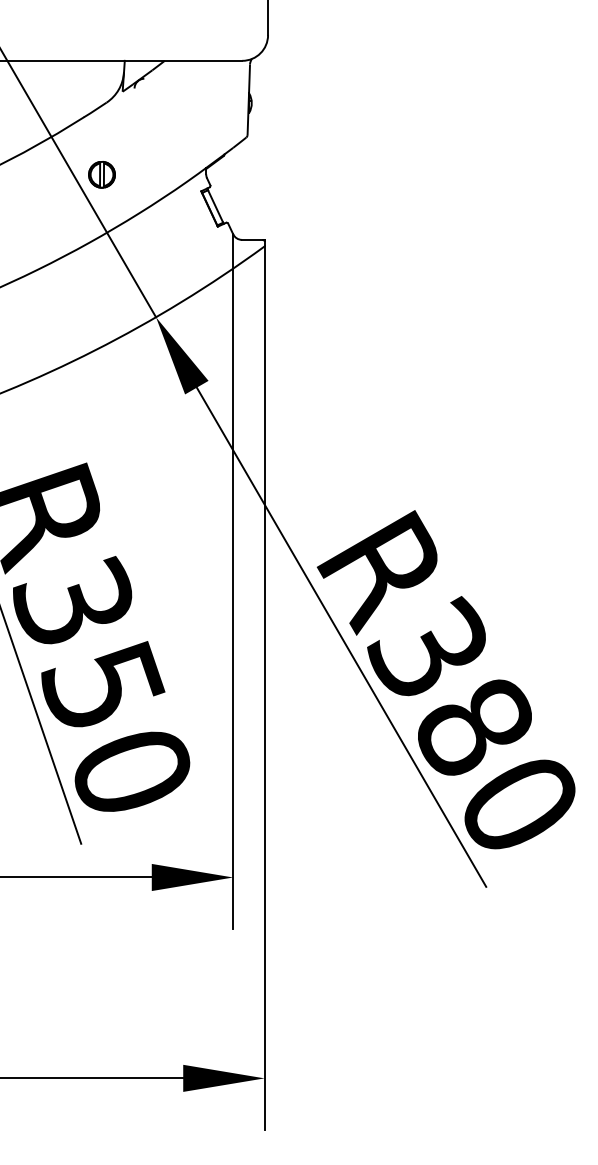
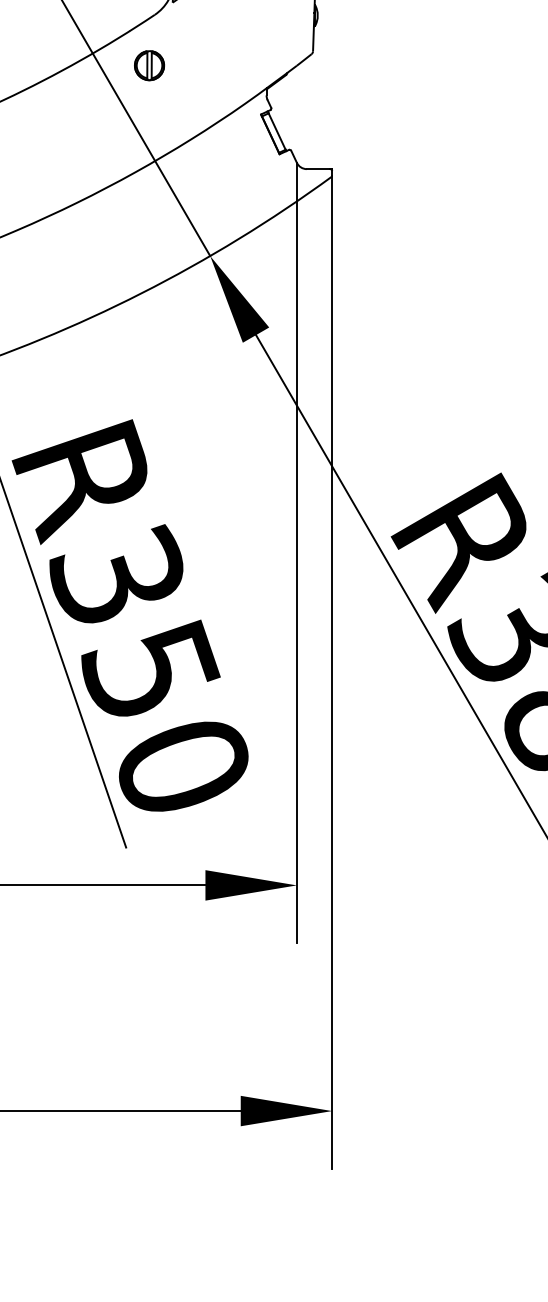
part: (101, 174) -> (148, 65), moved

